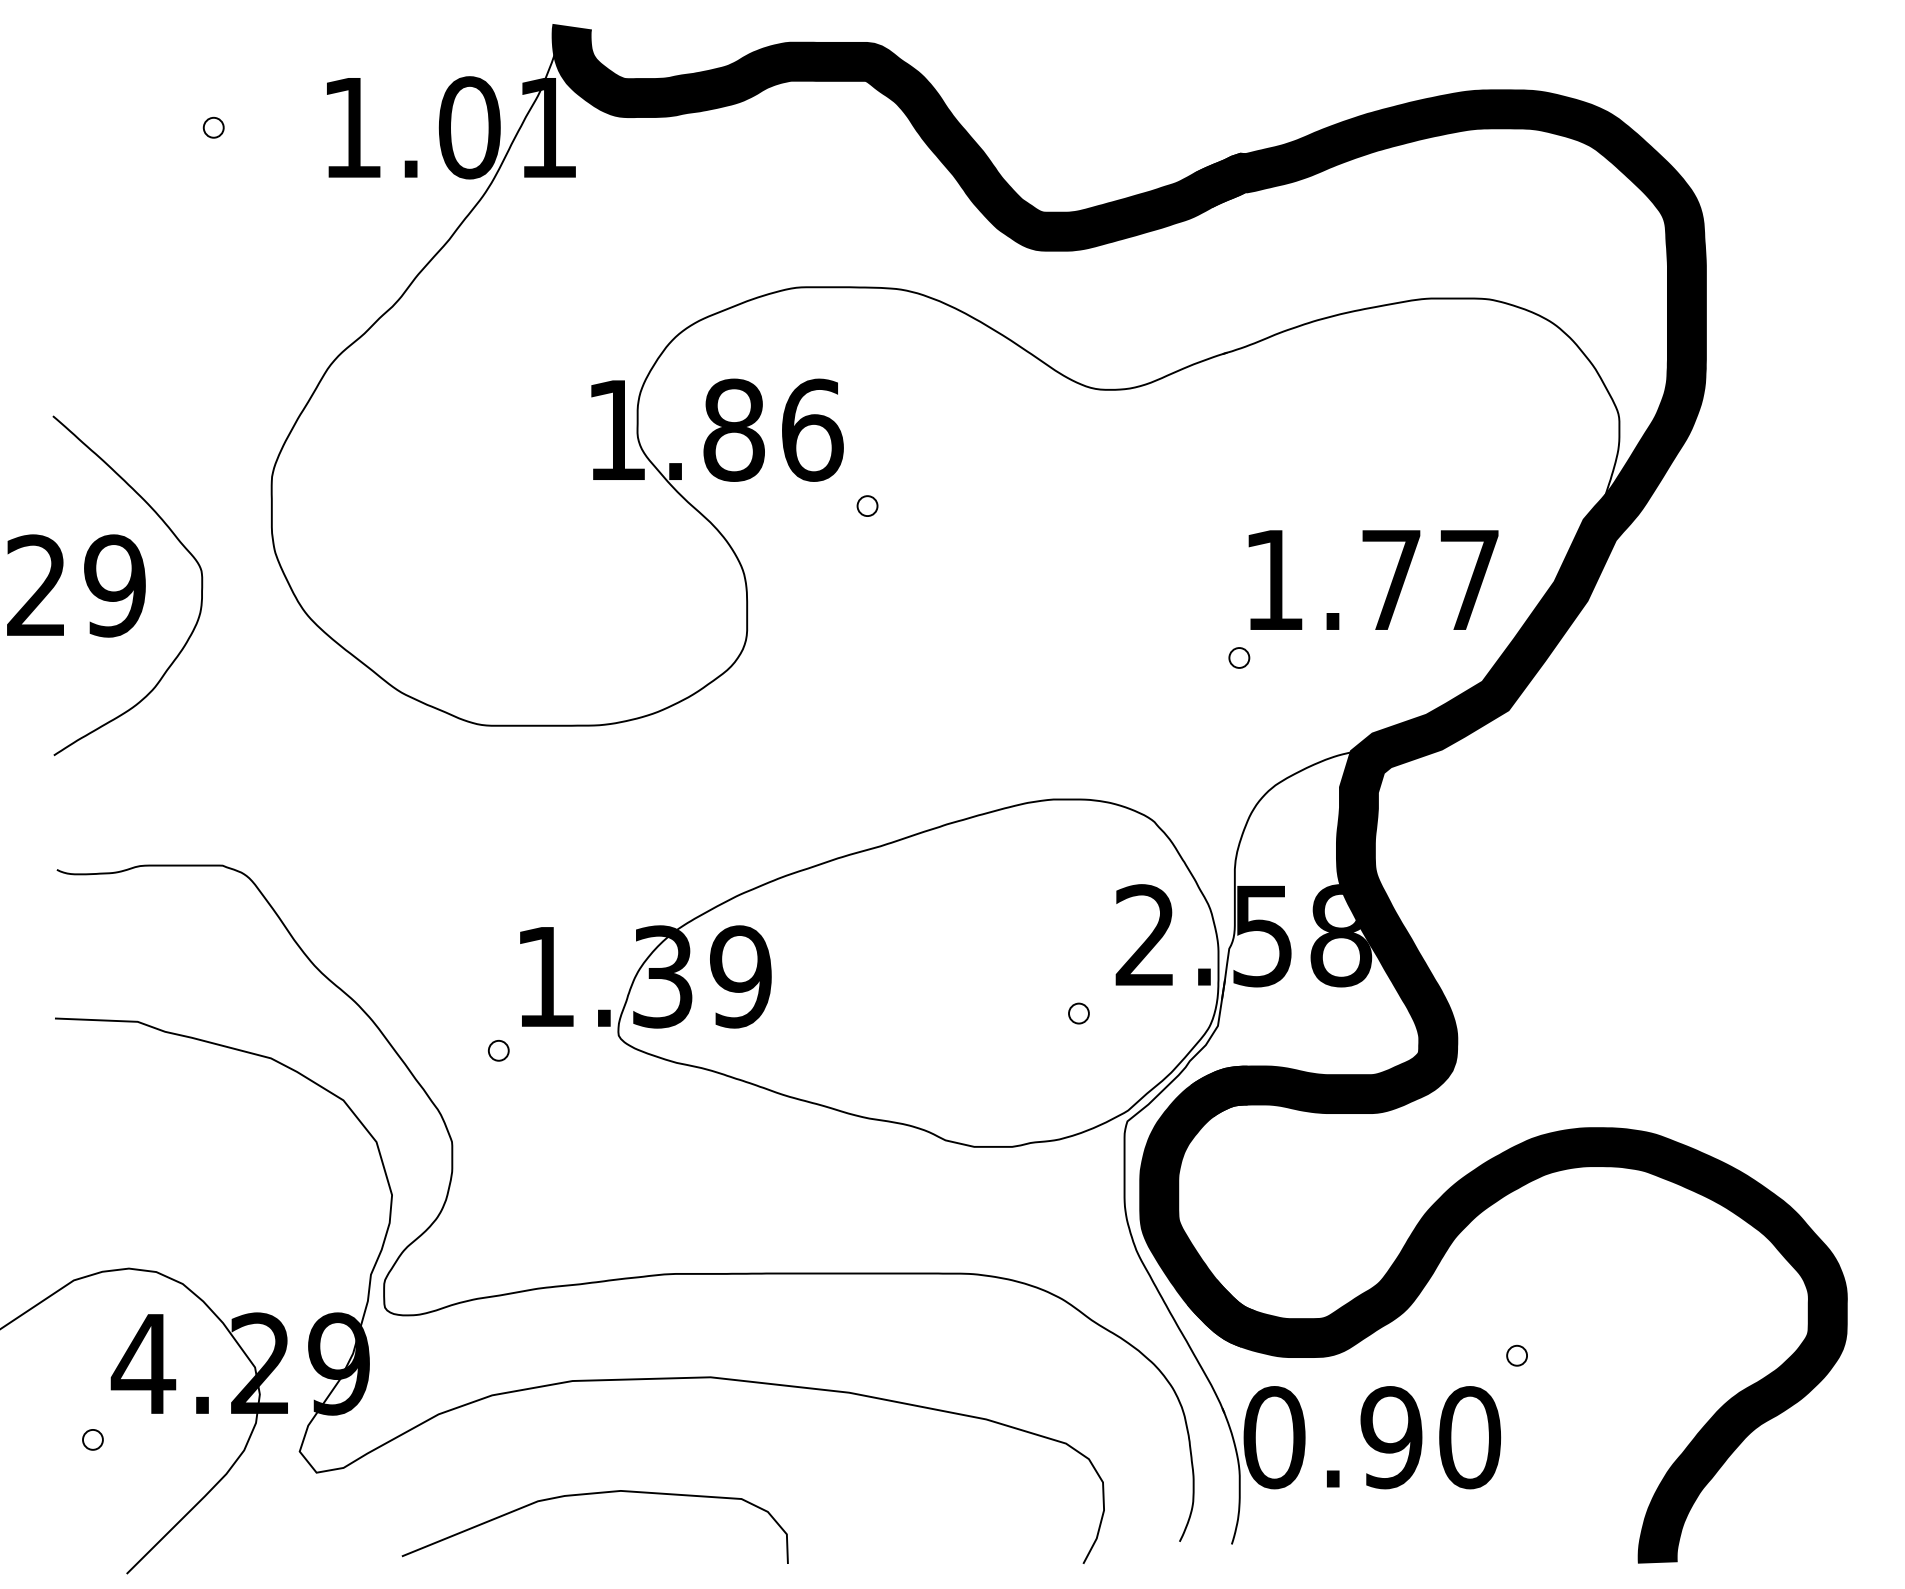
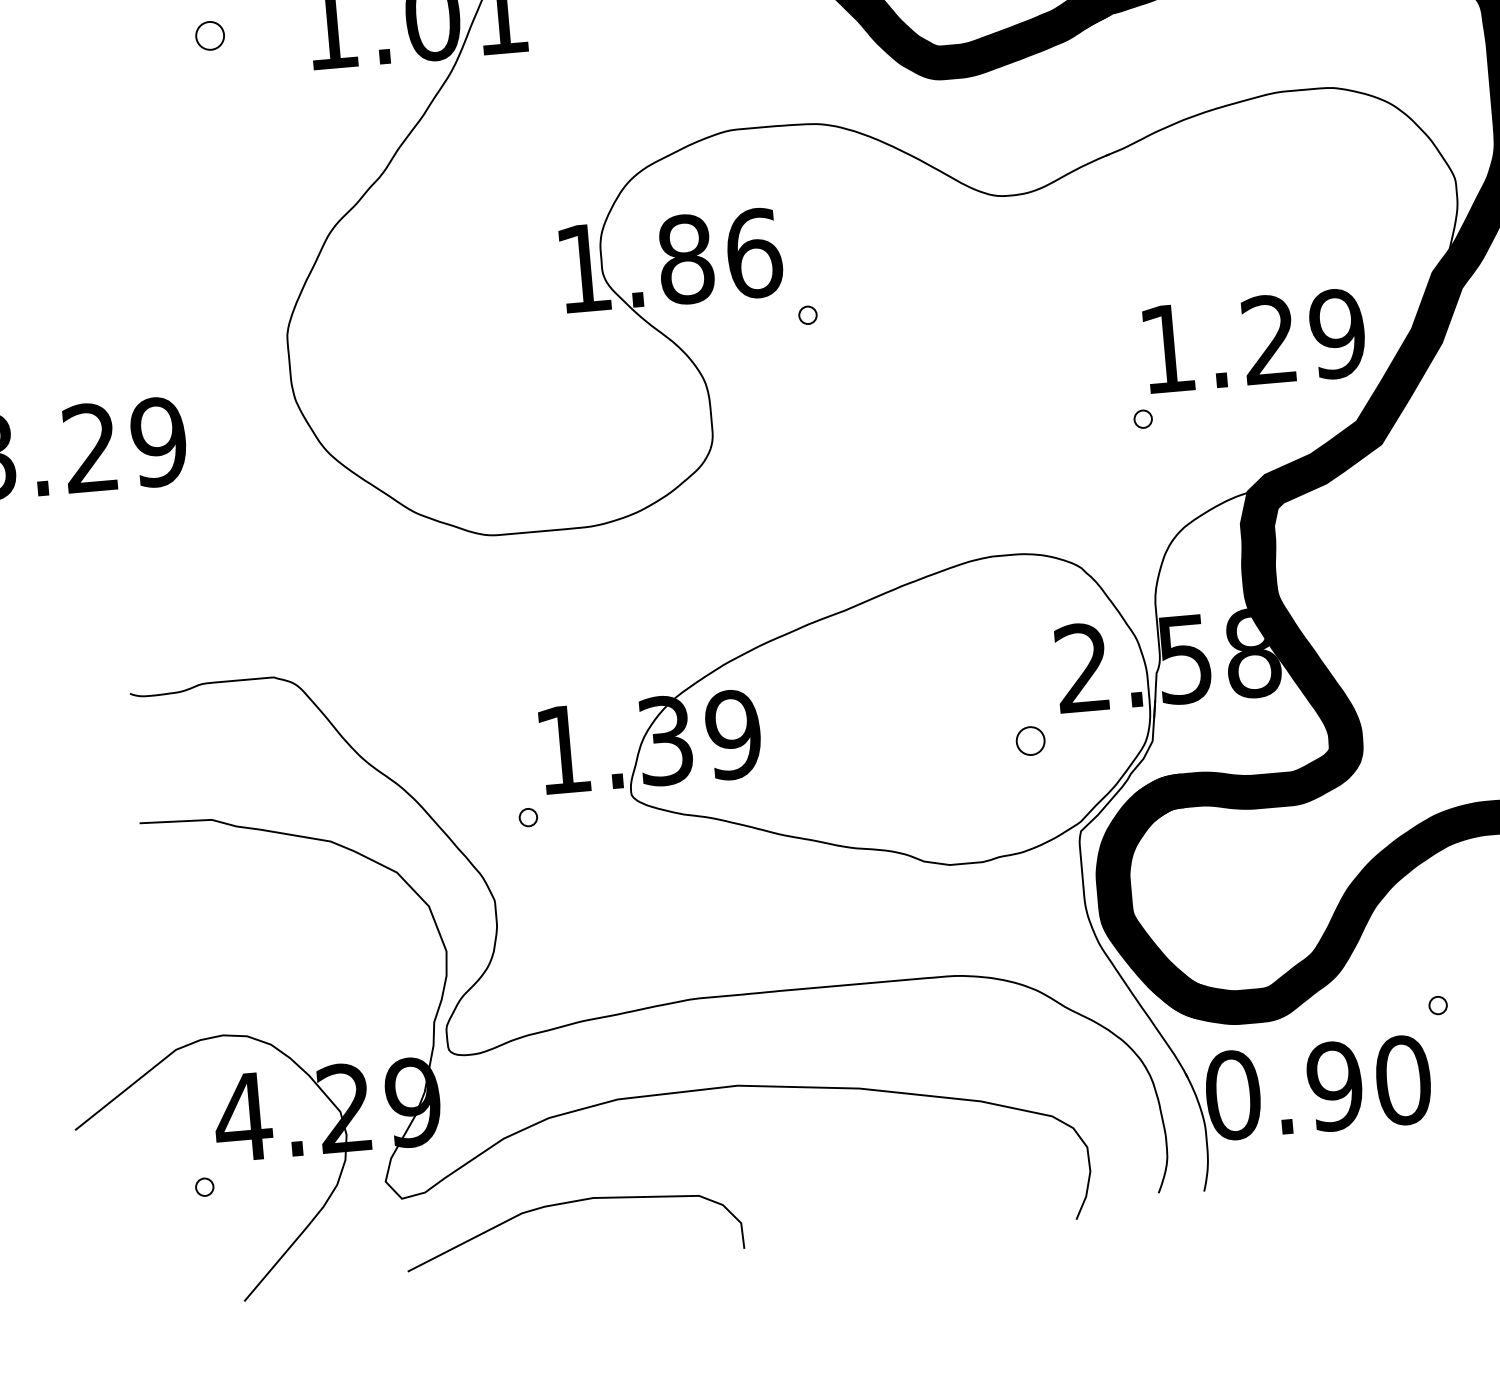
part: (213, 127) -> (209, 35), size x1.6
curve: (177, 540) -> (209, 397), removed
text: (1430, 579) -> (1303, 336), 1.77 -> 1.29
part: (1078, 1013) -> (1030, 740), size x1.6
curve: (594, 1494) -> (570, 1203), moved

